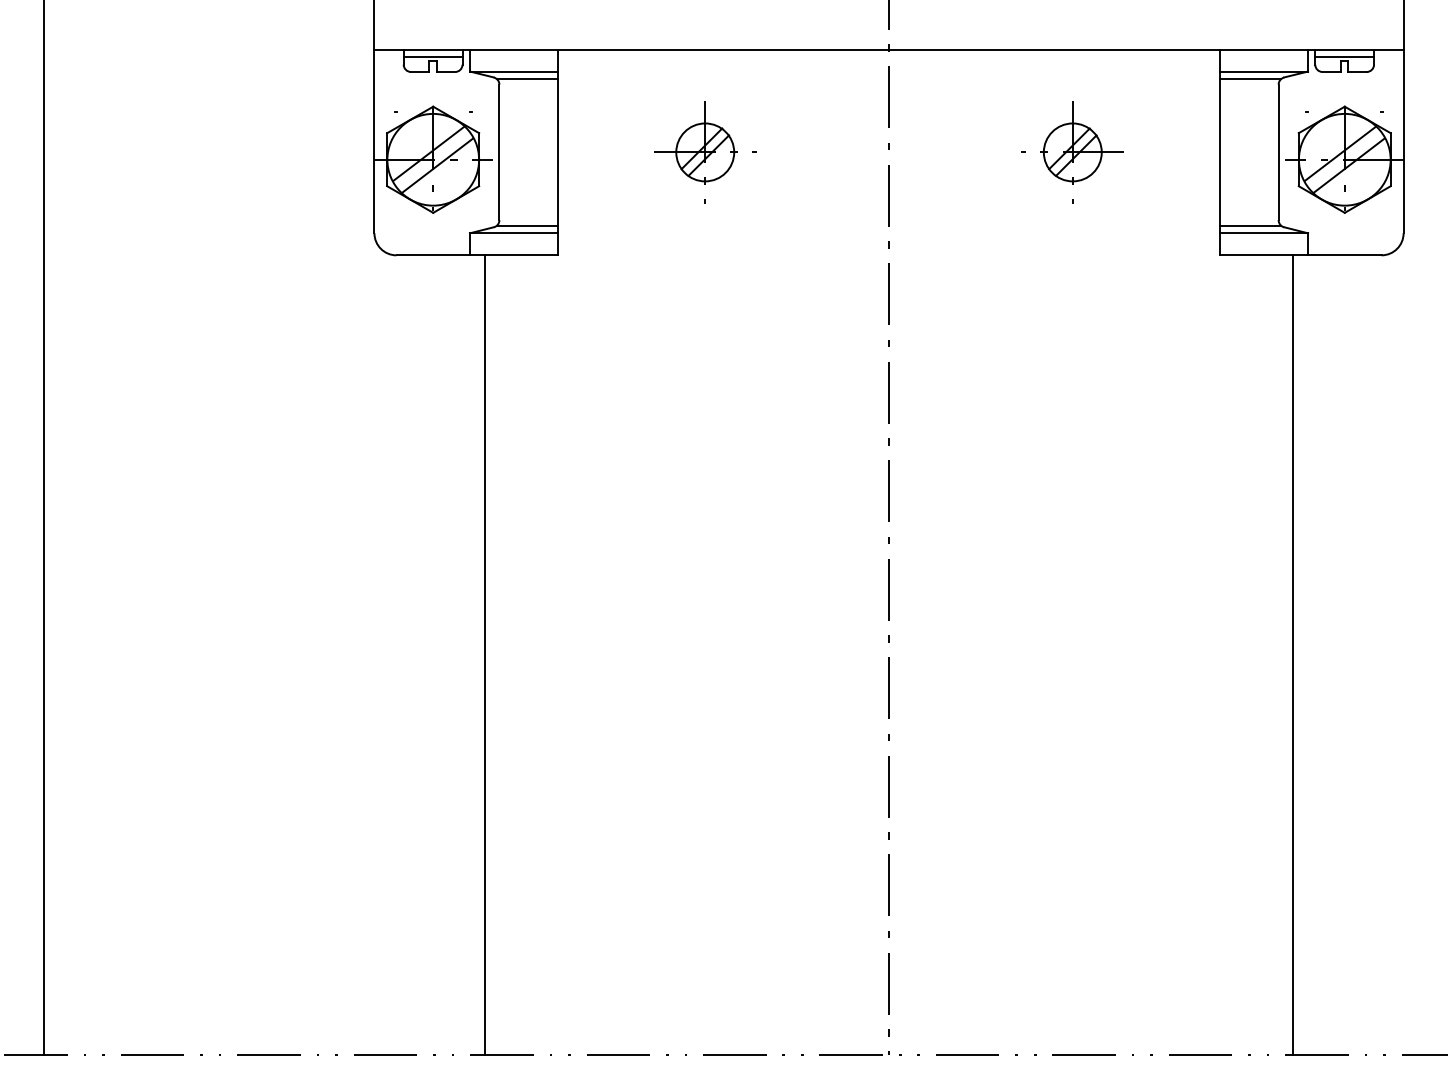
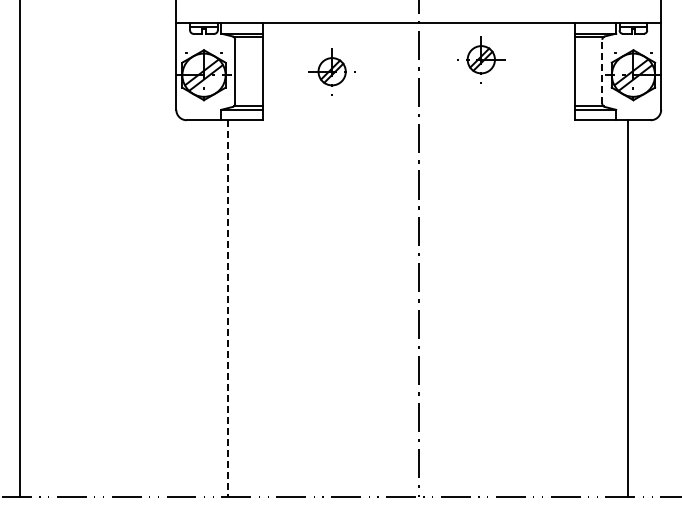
part: (1073, 151) -> (481, 59), moved
line: (1279, 151) -> (602, 71), solid -> dashed
line: (1293, 654) -> (628, 308), moved
line: (485, 657) -> (228, 309), solid -> dashed

